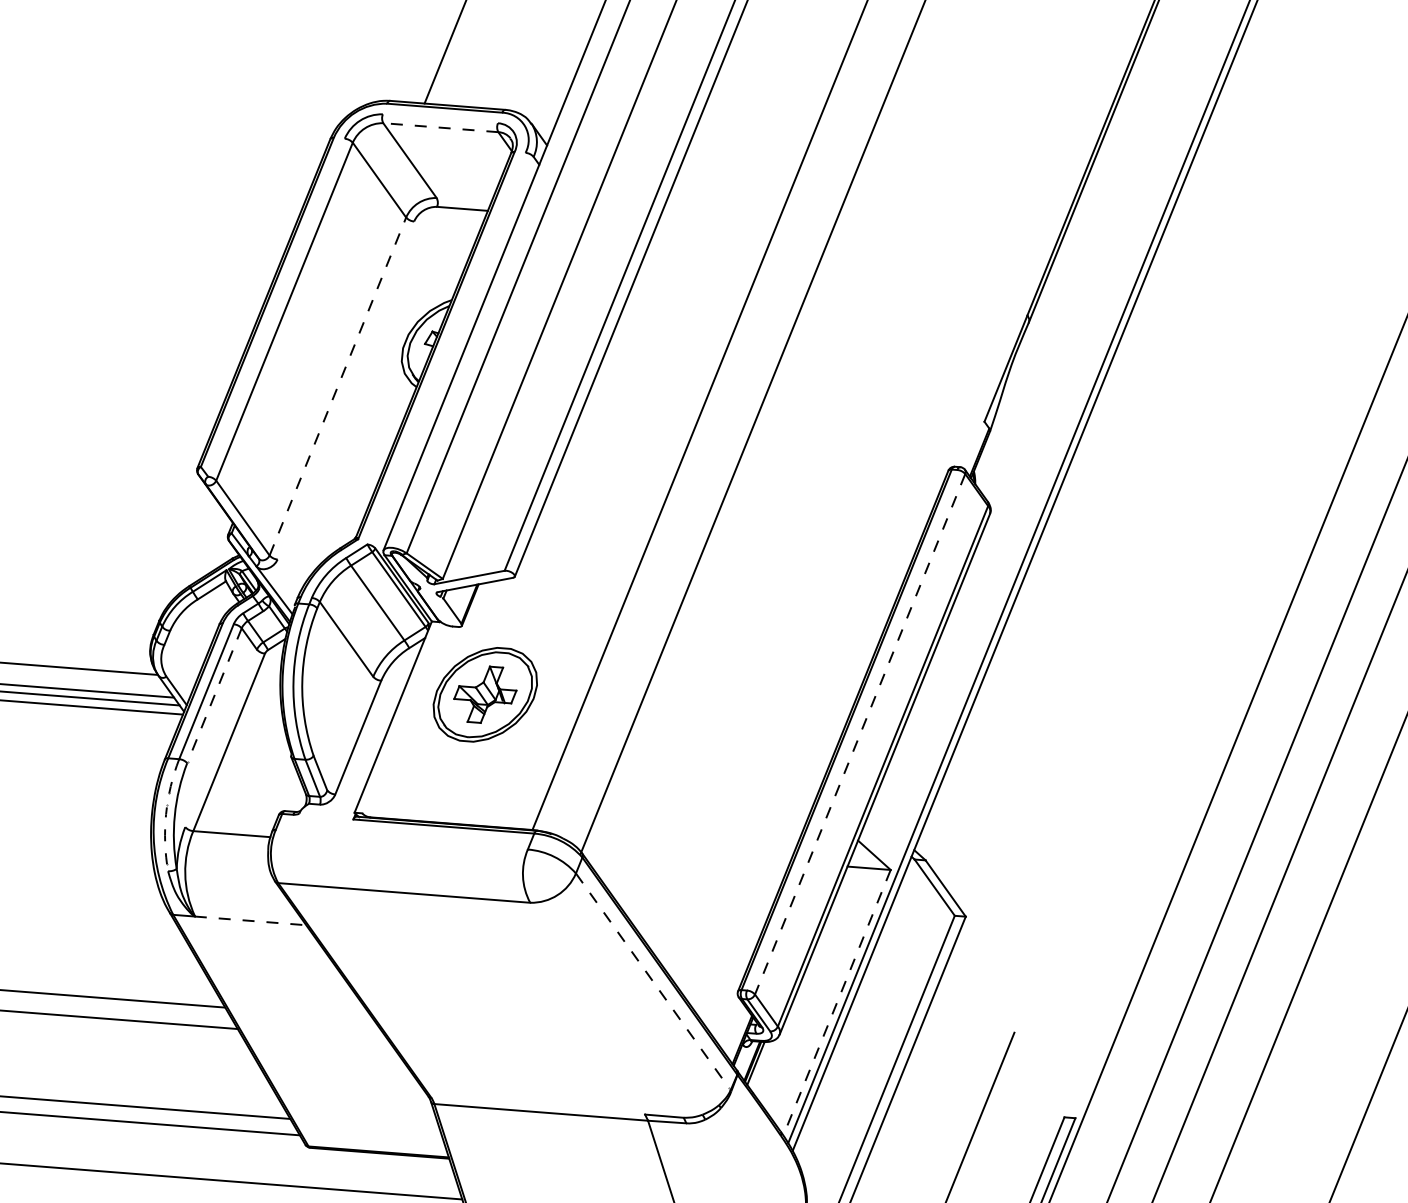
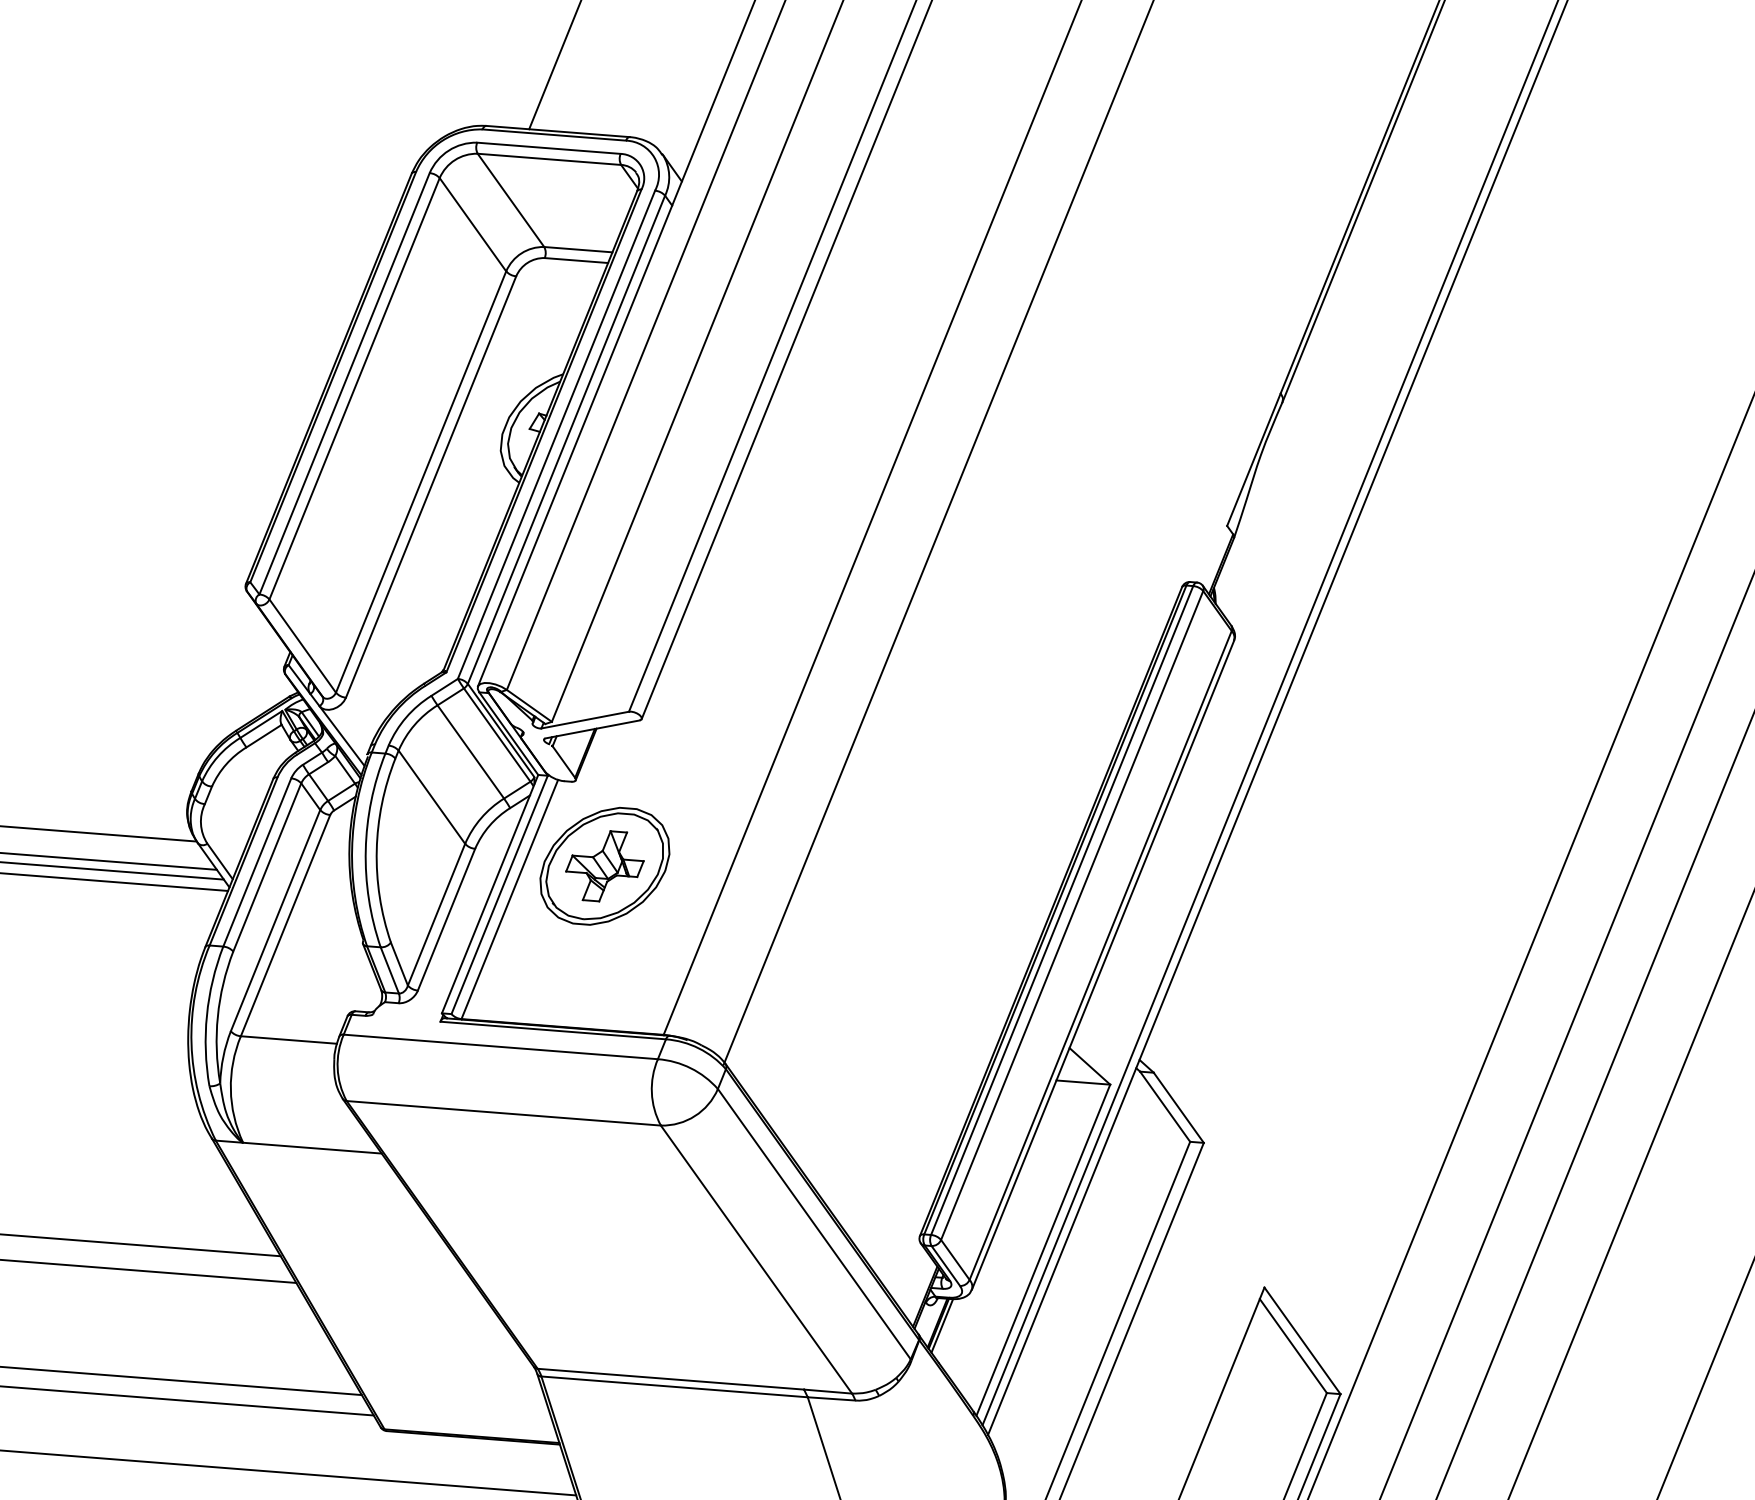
line: (439, 118) -> (547, 147), added
line: (440, 127) -> (549, 159), dashed -> solid
line: (463, 200) -> (577, 250), added
line: (276, 307) -> (344, 383), added
line: (446, 348) -> (556, 434), added
line: (454, 352) -> (566, 439), added
line: (338, 386) -> (421, 481), dashed -> solid
line: (345, 390) -> (430, 486), added
line: (214, 695) -> (267, 867), dashed -> solid
line: (400, 717) -> (499, 894), added
line: (408, 721) -> (509, 899), added
line: (852, 730) -> (1062, 910), added
line: (350, 733) -> (436, 914), added
line: (860, 734) -> (1072, 915), dashed -> solid
line: (220, 738) -> (274, 920), added
arc: (166, 814) -> (207, 1015), dashed -> solid
line: (401, 839) -> (500, 1046), added
line: (250, 920) -> (312, 1147), dashed -> solid
line: (653, 982) -> (814, 1224), dashed -> solid
line: (836, 1003) -> (1042, 1251), dashed -> solid
line: (606, 1009) -> (755, 1258), added
line: (1044, 1075) -> (1301, 1340), added
line: (1037, 1079) -> (1293, 1345), added
line: (538, 1105) -> (671, 1378), added

